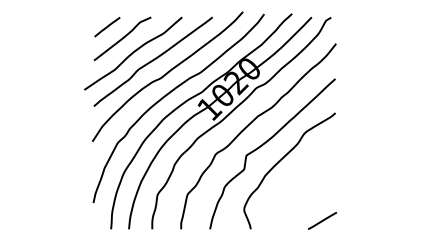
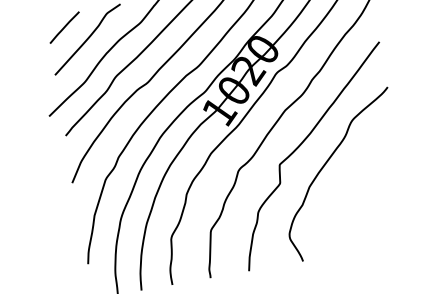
line: (322, 220) -> (396, 232), removed

